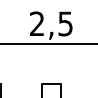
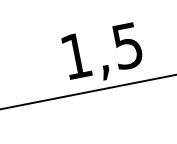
text: (36, 23) -> (74, 55), 2,5 -> 1,5

